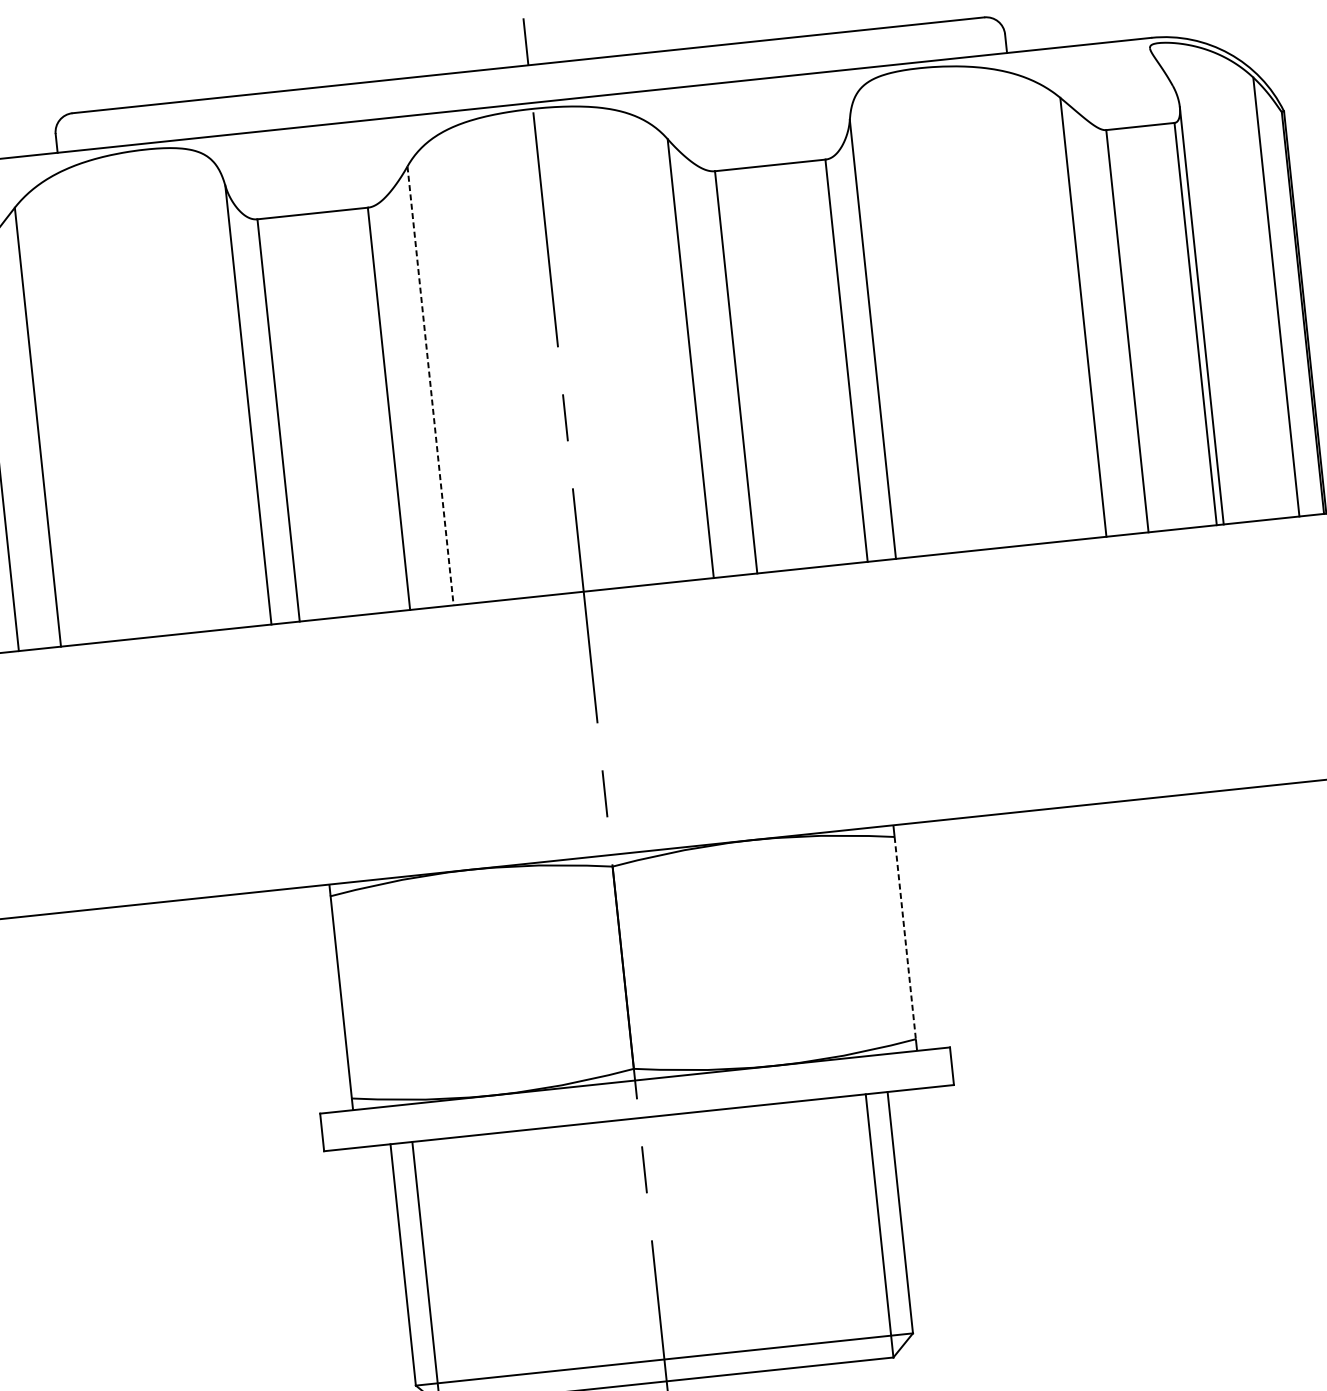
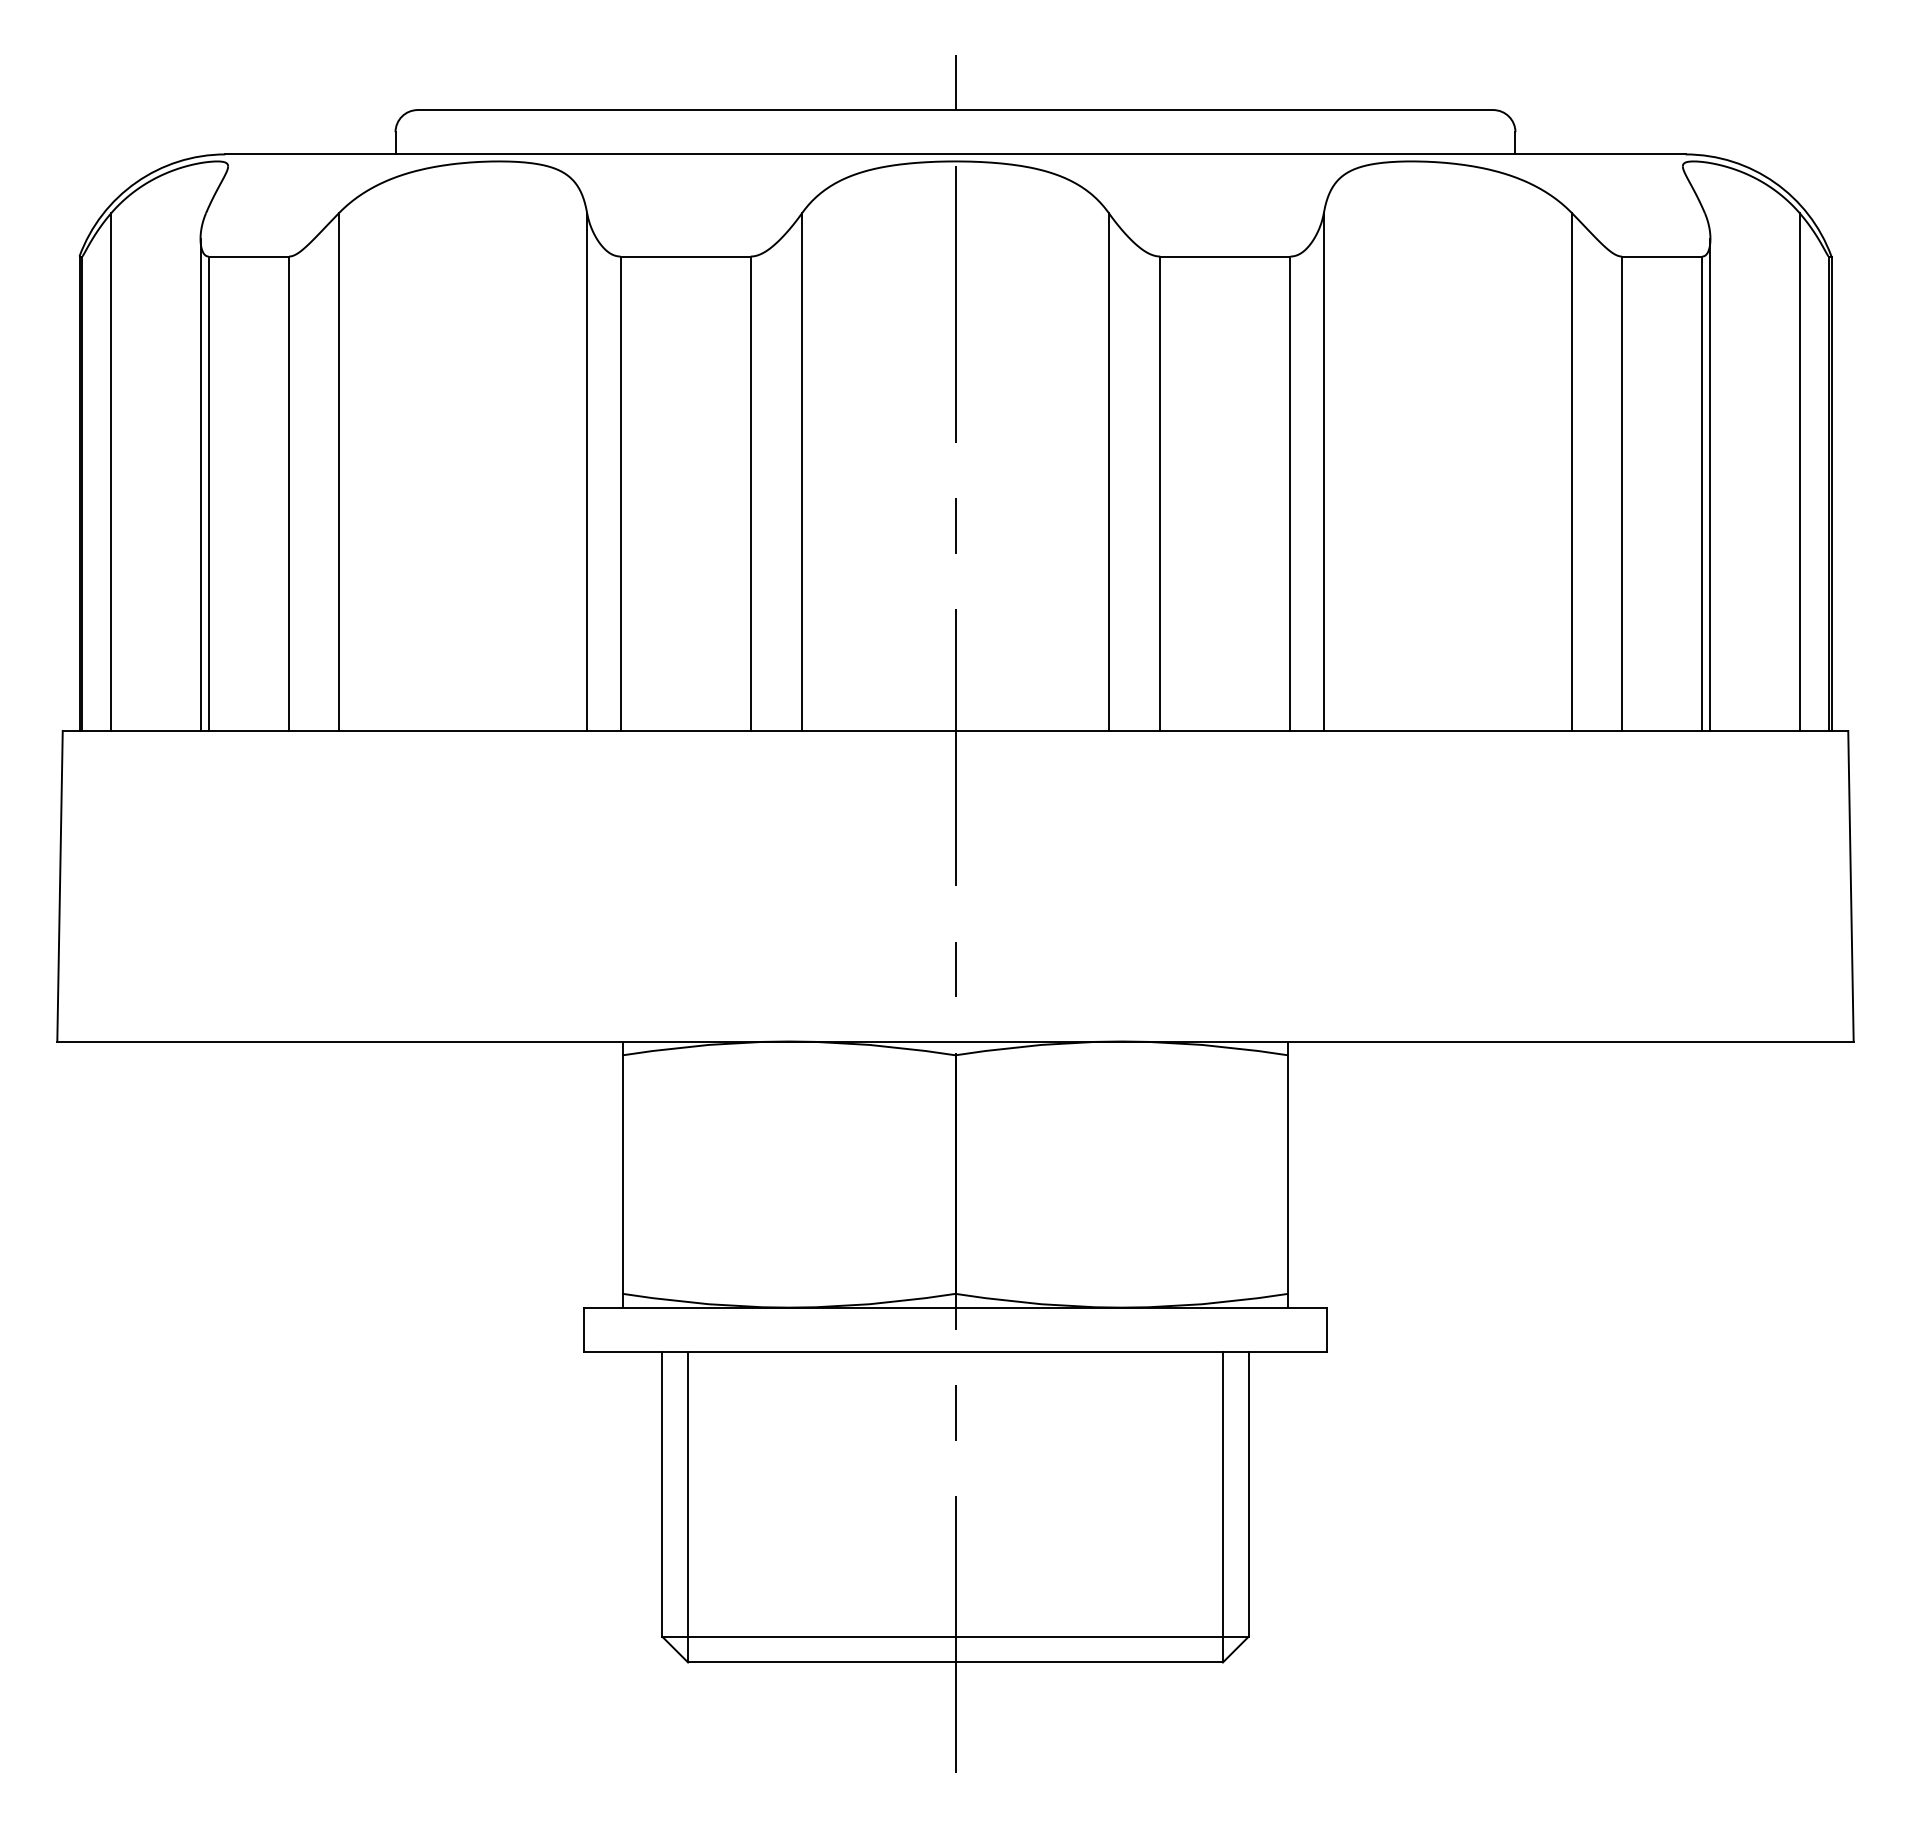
line: (430, 386) -> (802, 472), dashed -> solid
line: (905, 938) -> (1288, 1175), dashed -> solid

